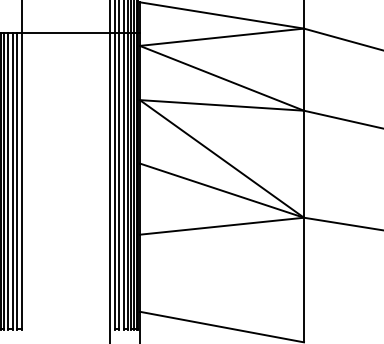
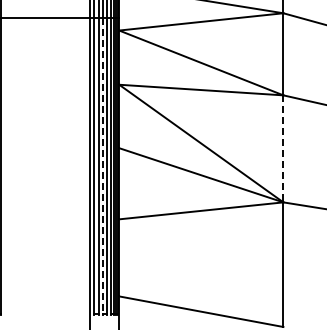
line: (304, 164) -> (283, 149), solid -> dashed
line: (123, 180) -> (102, 165), solid -> dashed

